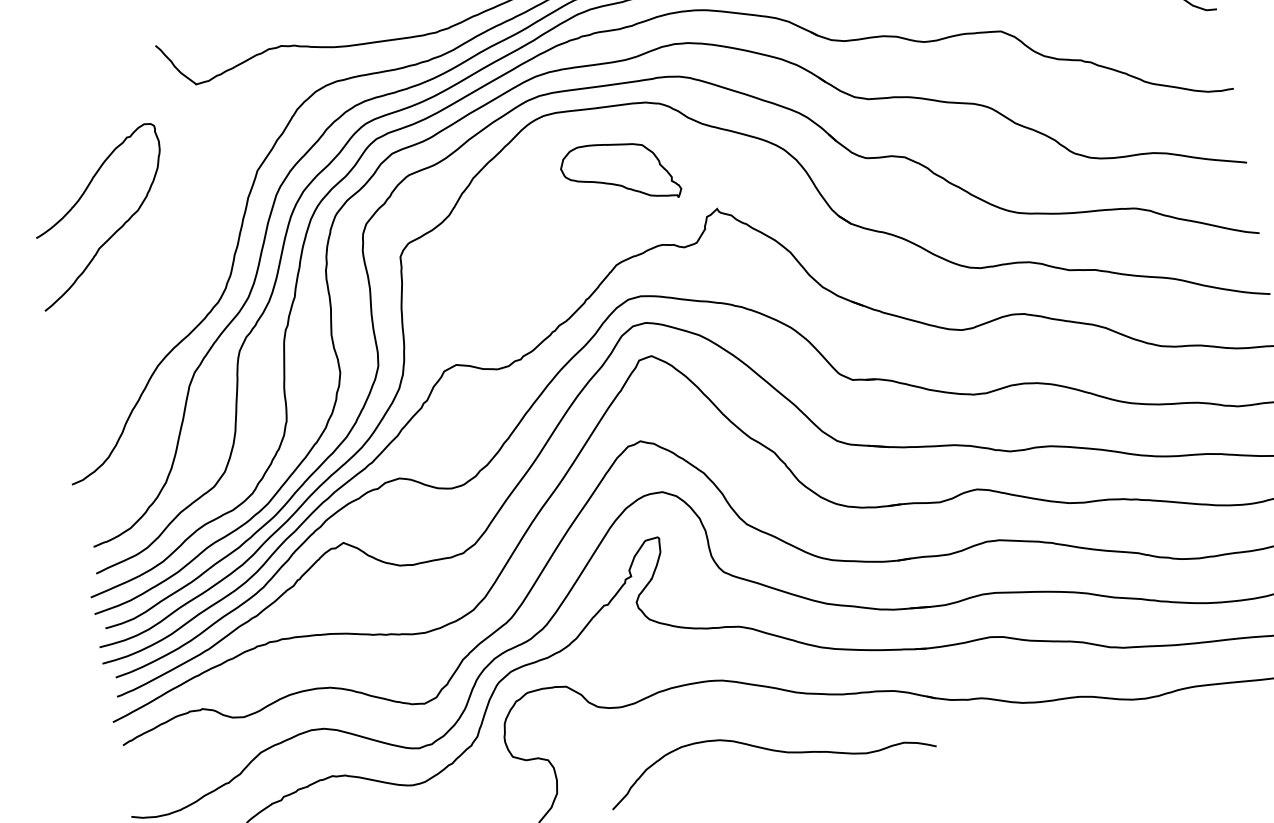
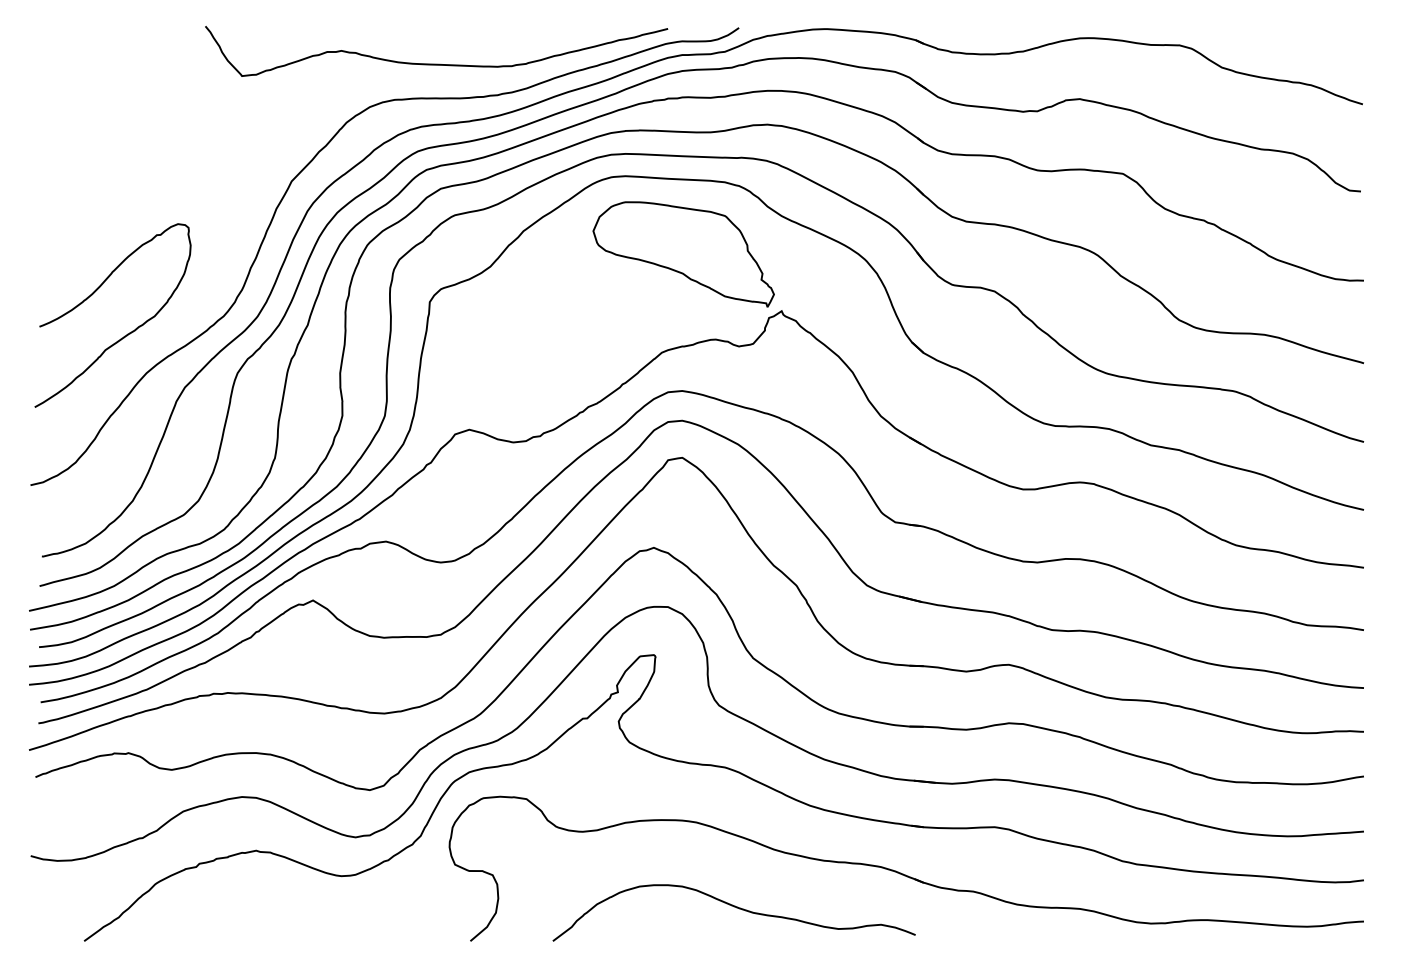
part: (620, 173) -> (683, 254), size x1.43
curve: (113, 232) -> (124, 335), moved

